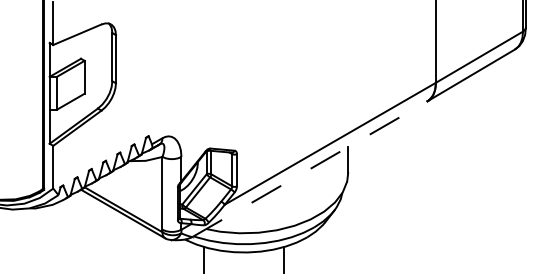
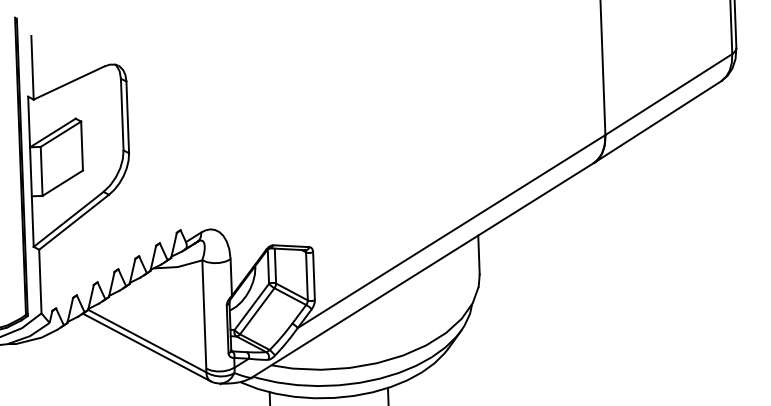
line: (310, 169) -> (423, 270), dashed -> solid

